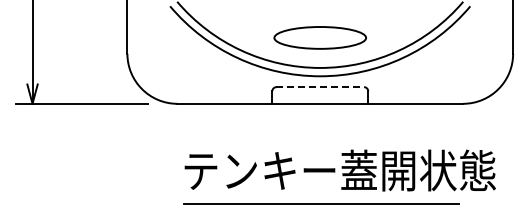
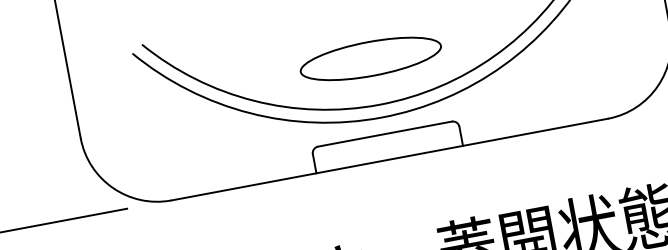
line: (320, 87) -> (385, 134), dashed -> solid

